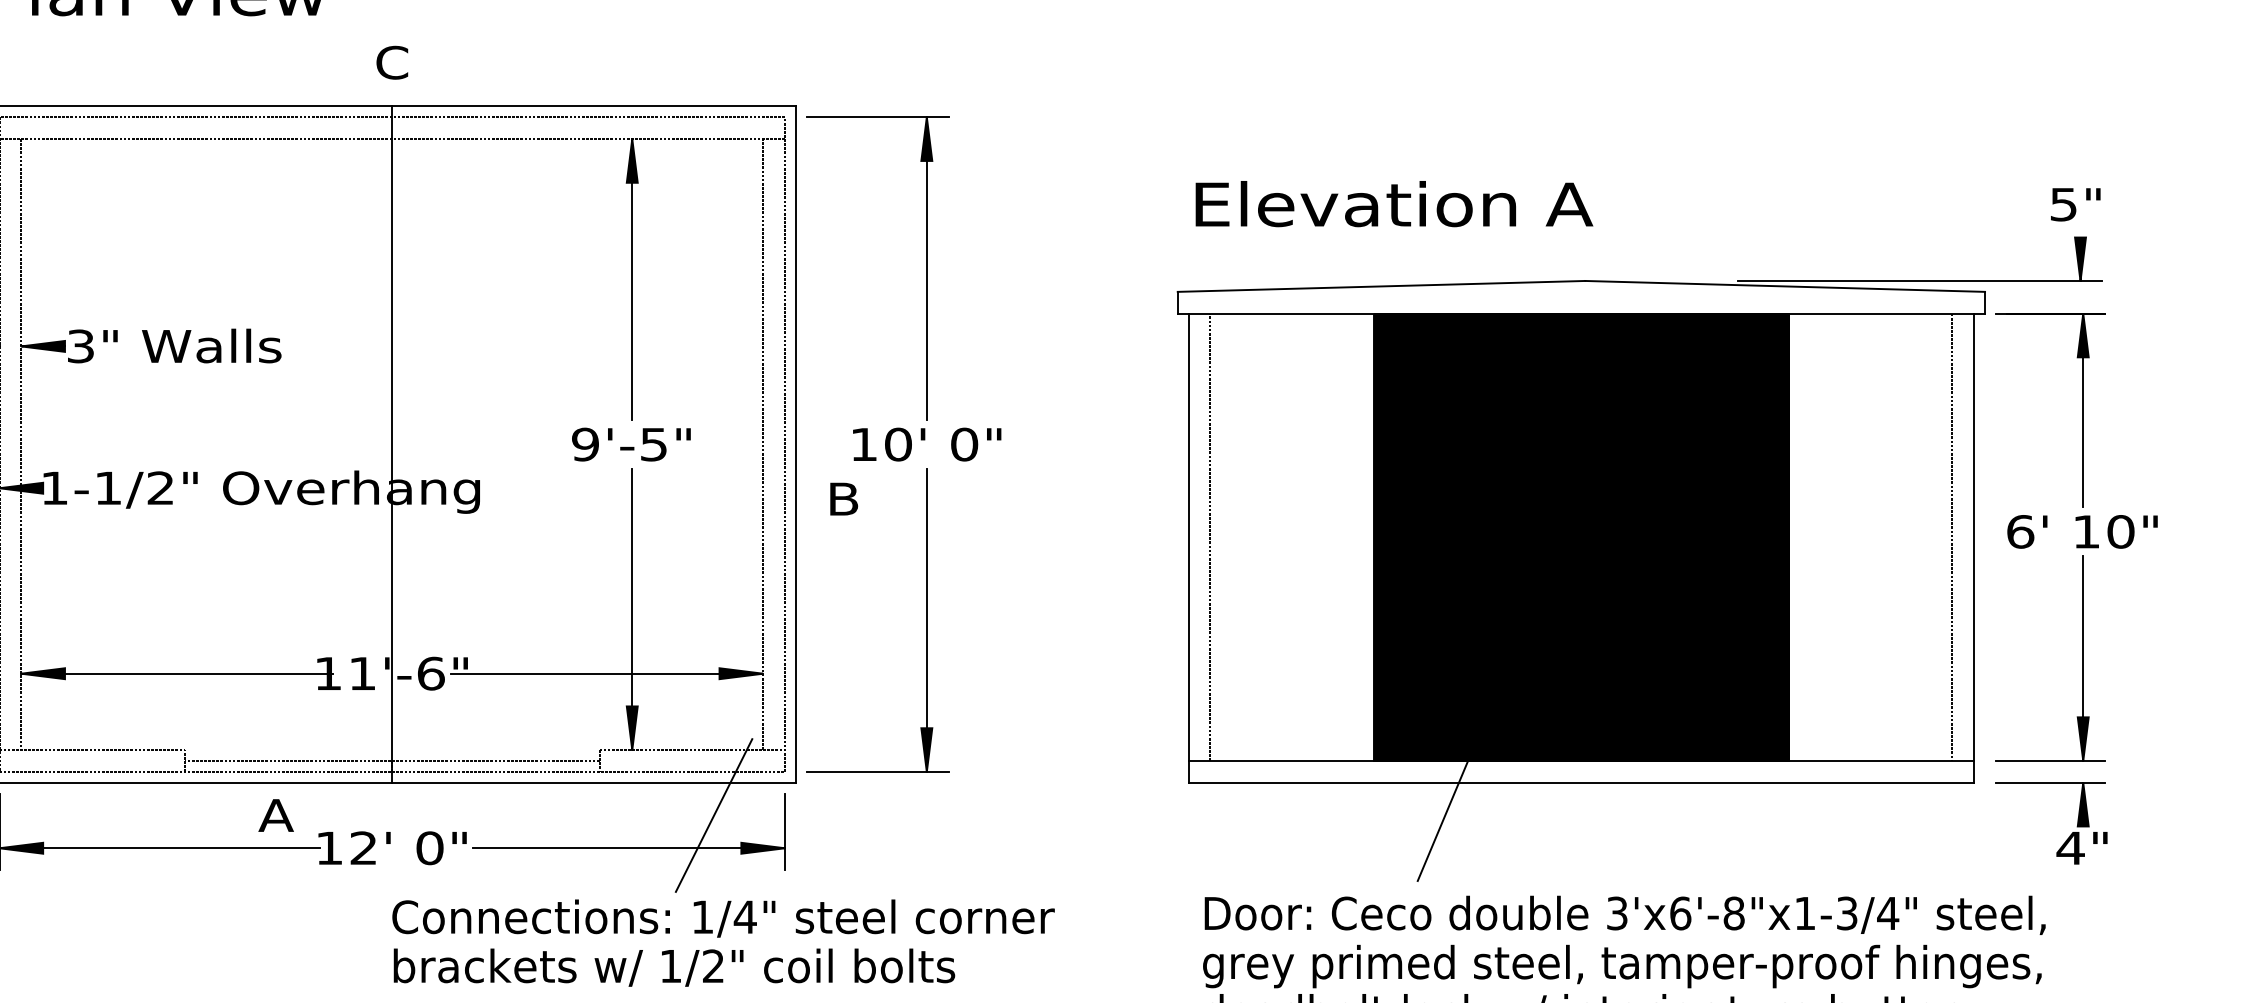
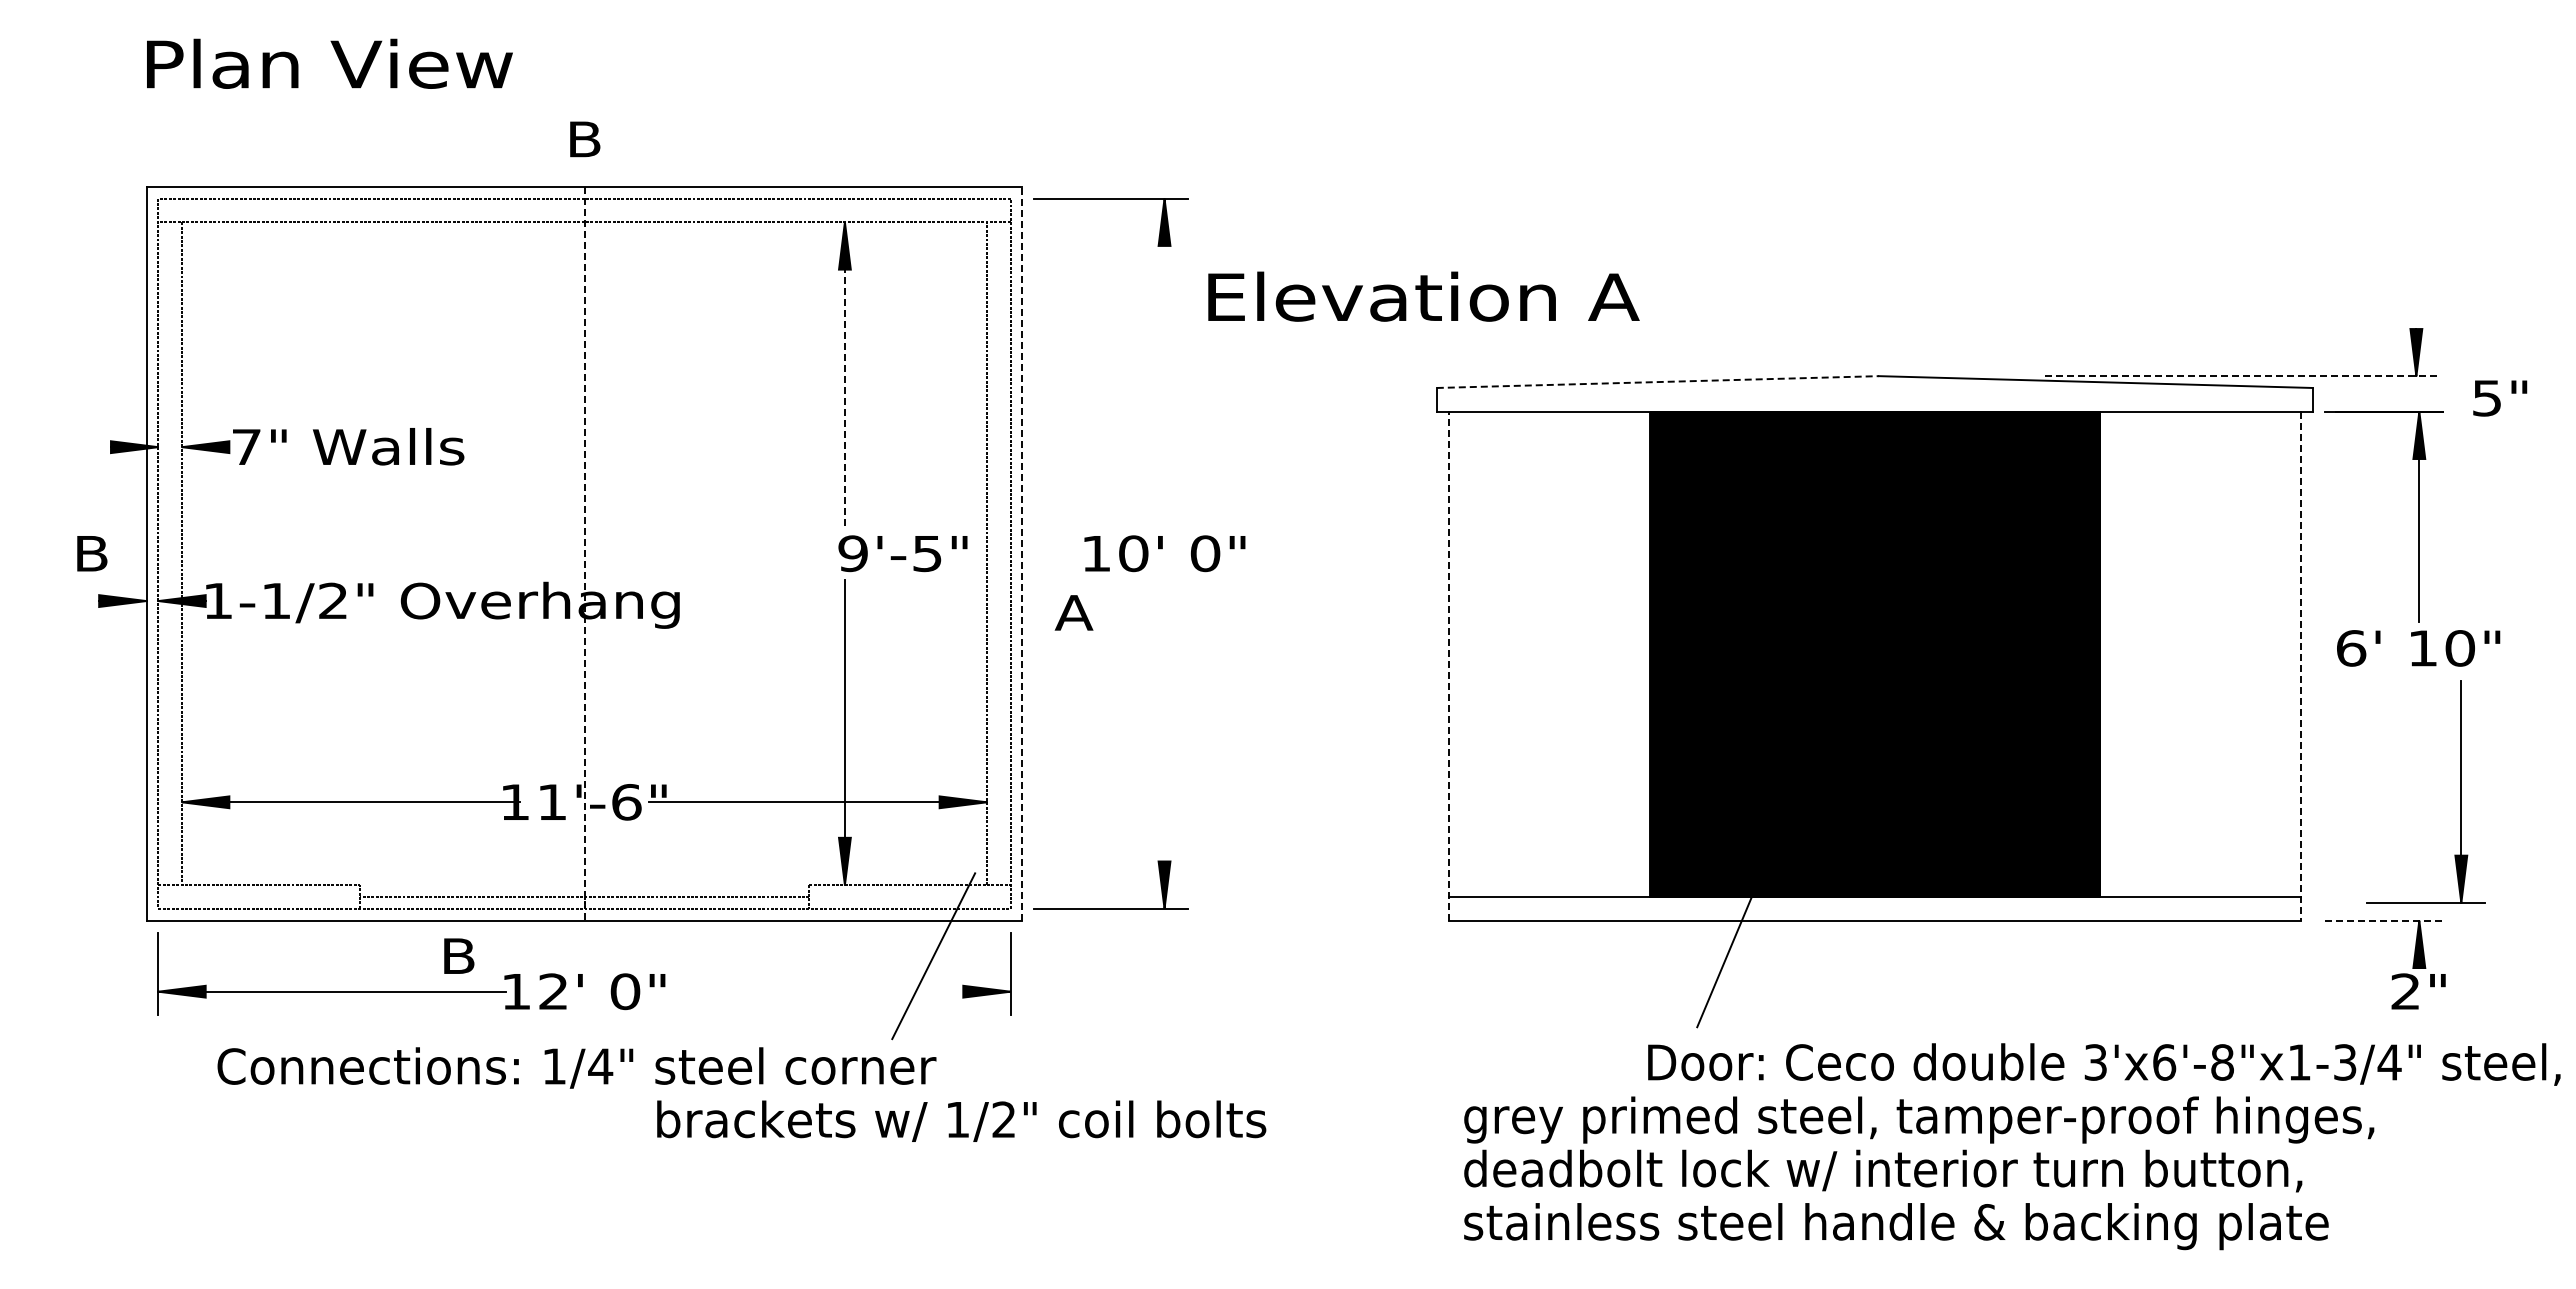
text: (392, 62) -> (584, 139), C -> B
text: (1394, 203) -> (1423, 296), moved
text: (2076, 204) -> (2500, 398), moved
line: (926, 268) -> (1164, 362), removed
line: (631, 280) -> (844, 375), solid -> dashed
line: (1920, 281) -> (2242, 376), solid -> dashed
line: (1382, 286) -> (1658, 382), solid -> dashed
text: (80, 345) -> (246, 446), 3" -> 7"
line: (392, 444) -> (584, 553), solid -> dashed
text: (630, 444) -> (902, 553), moved
line: (795, 444) -> (1022, 553), solid -> dashed
text: (842, 498) -> (1073, 612), B -> A
line: (1210, 537) -> (1472, 654), removed
line: (1952, 537) -> (2277, 654), removed
line: (1188, 548) -> (1448, 666), solid -> dashed
line: (1973, 548) -> (2300, 666), solid -> dashed
line: (926, 620) -> (1164, 744), removed
part: (2082, 658) -> (2460, 791), moved
line: (2051, 782) -> (2384, 920), solid -> dashed
text: (276, 814) -> (458, 955), A -> B
line: (628, 848) -> (840, 991), removed
text: (2070, 848) -> (2405, 991), 4" -> 2"
text: (1625, 915) -> (2104, 1064), moved
text: (723, 918) -> (576, 1067), moved
text: (674, 966) -> (961, 1120), moved

